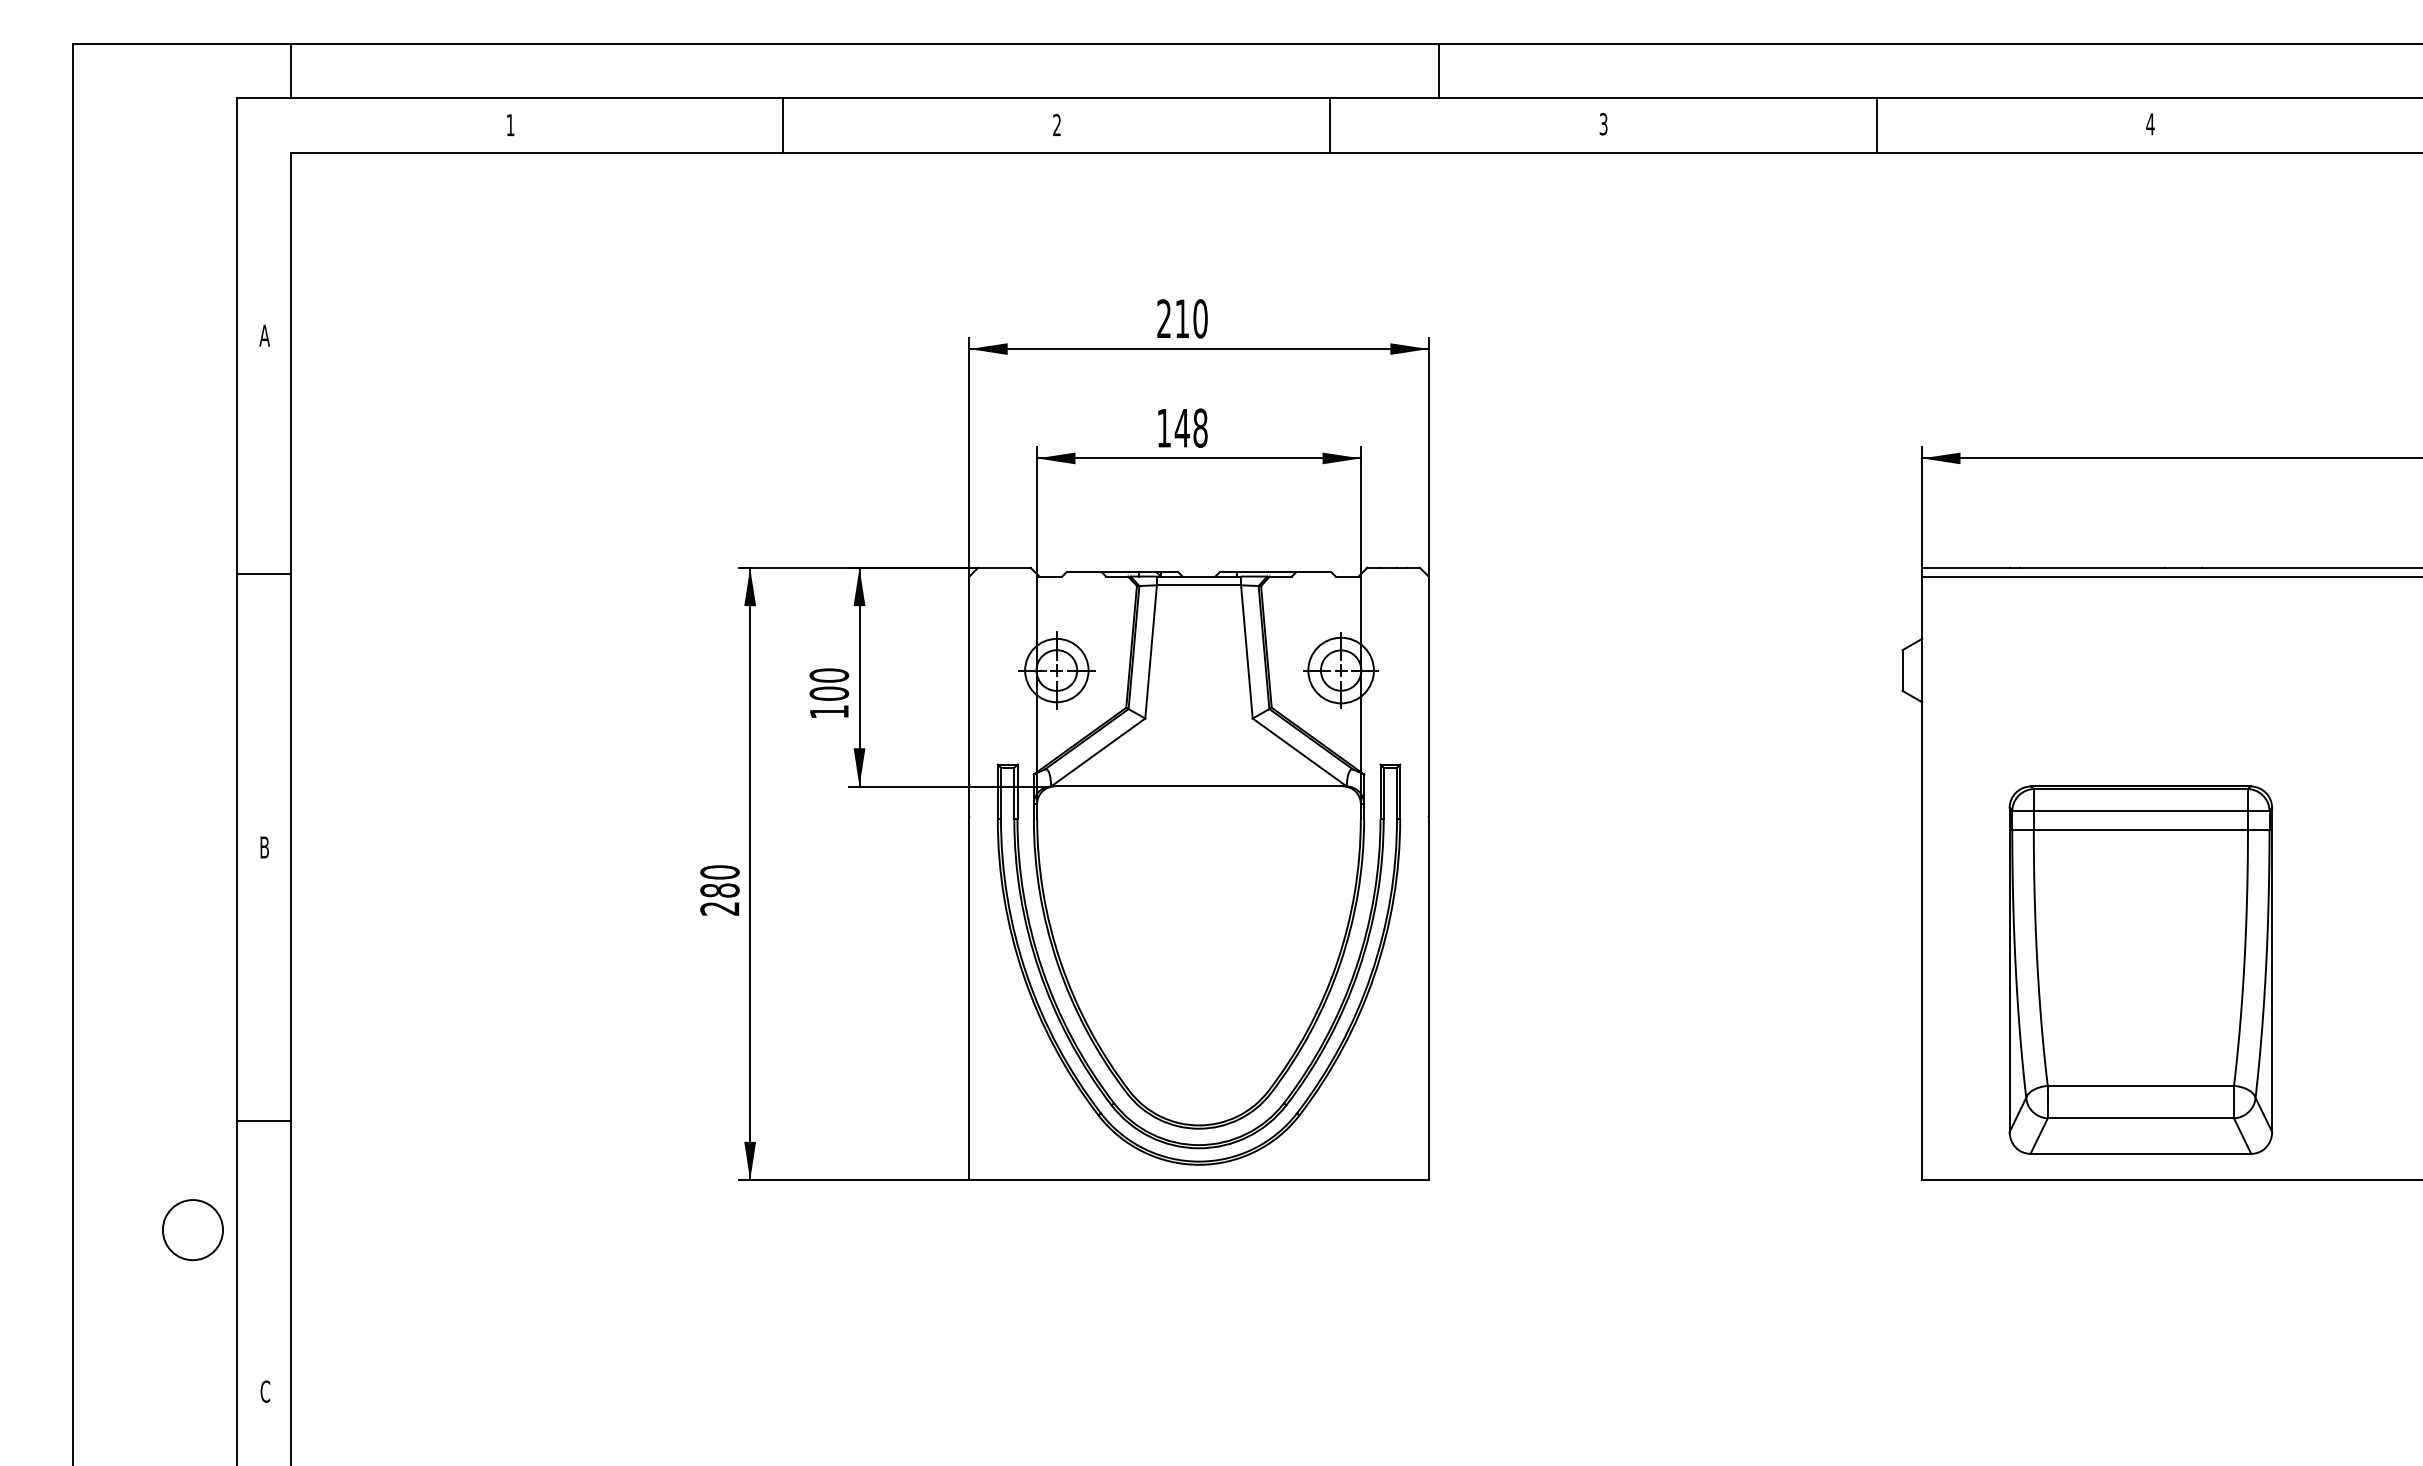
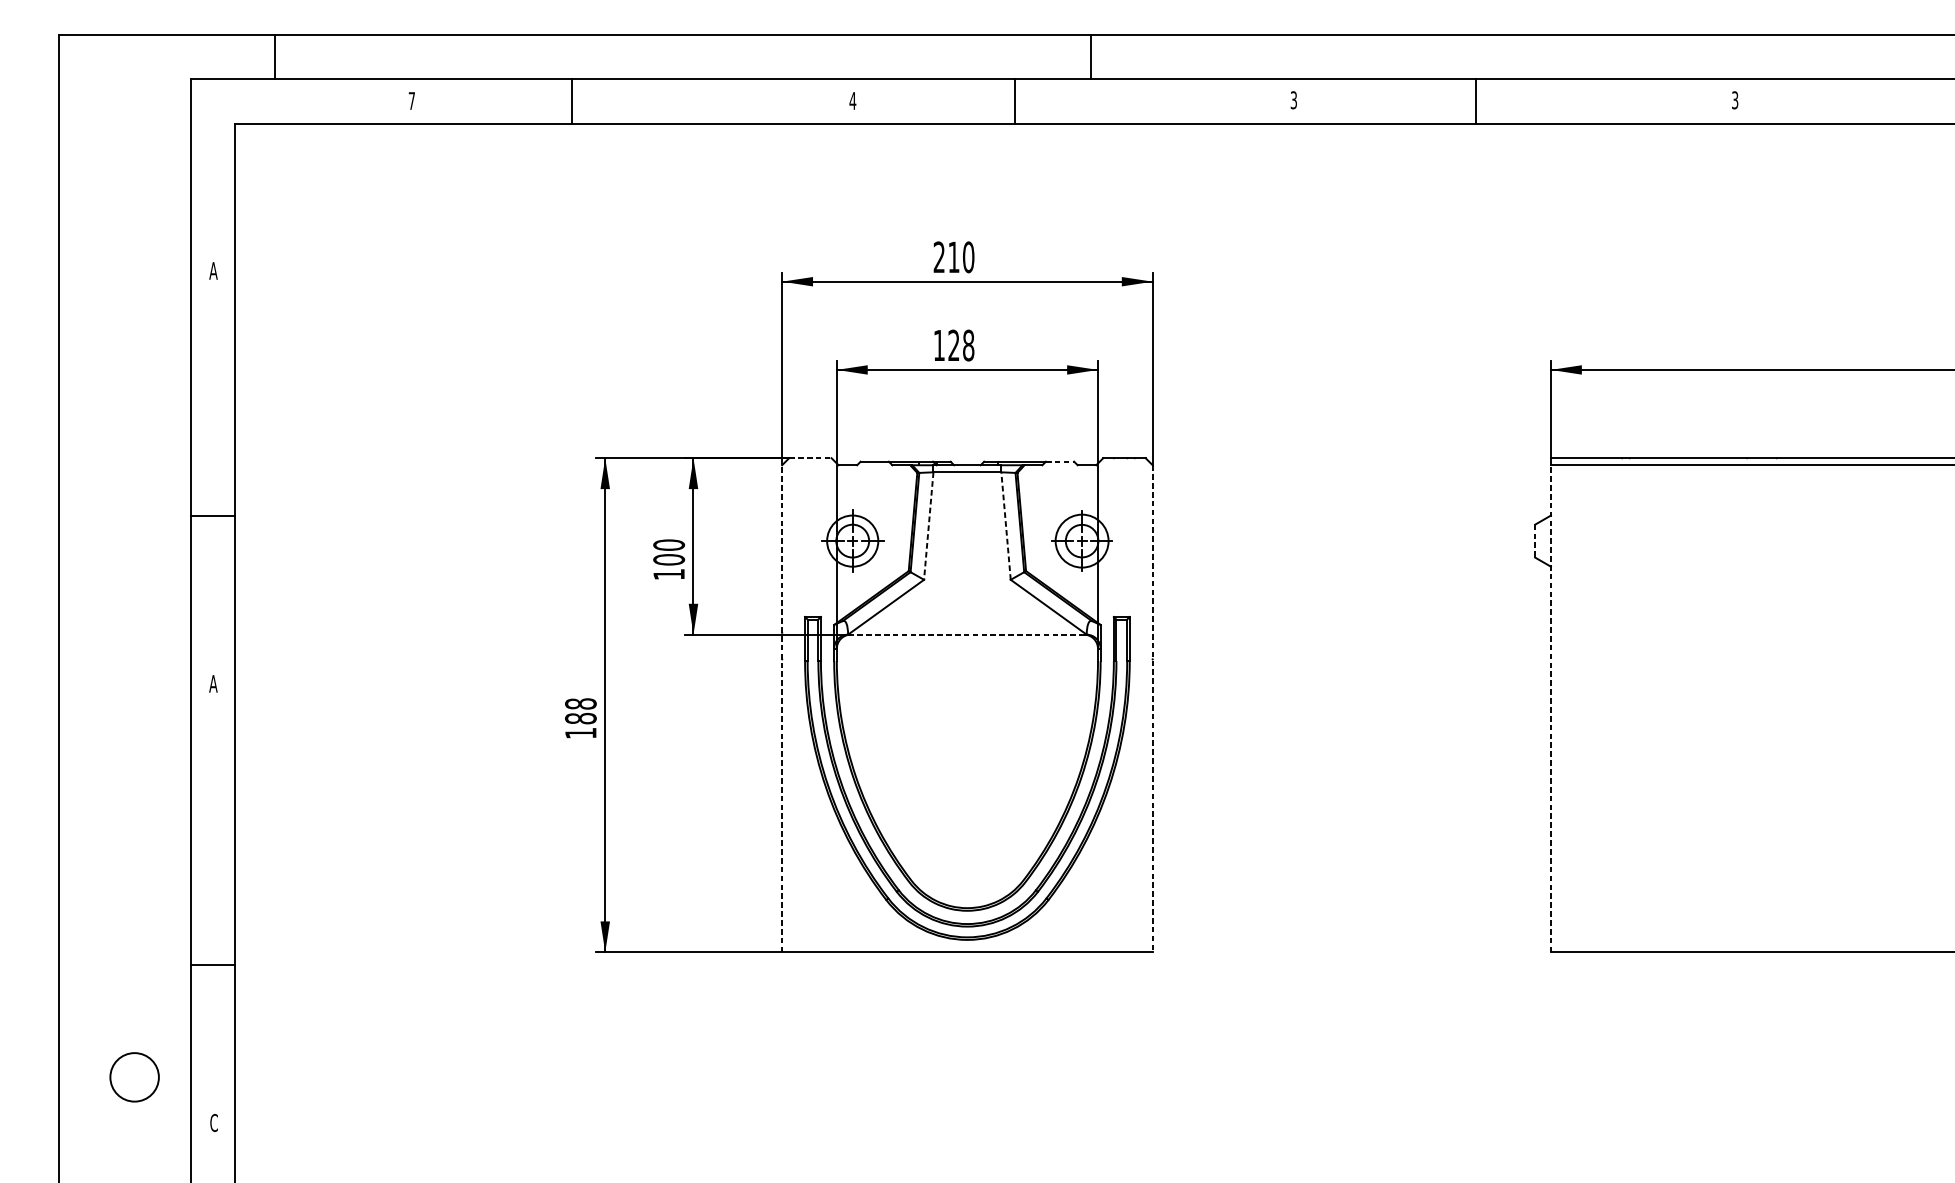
line: (291, 70) -> (274, 56), moved
line: (1439, 70) -> (1091, 56), moved
text: (1056, 124) -> (852, 100), 2 -> 4
text: (2150, 124) -> (1735, 100), 4 -> 3
text: (510, 125) -> (411, 101), 1 -> 7
line: (783, 125) -> (572, 101), moved
line: (1330, 125) -> (1015, 101), moved
line: (1876, 125) -> (1475, 101), moved
text: (1181, 427) -> (953, 344), 148 -> 128
line: (1004, 567) -> (810, 457), solid -> dashed
line: (1314, 572) -> (1060, 461), solid -> dashed
line: (263, 574) -> (212, 516), moved
line: (1151, 651) -> (929, 525), solid -> dashed
line: (1246, 651) -> (1005, 525), solid -> dashed
line: (1902, 671) -> (1535, 541), solid -> dashed
line: (1199, 786) -> (967, 634), solid -> dashed
text: (264, 847) -> (213, 683), B -> A
line: (969, 878) -> (782, 708), solid -> dashed
line: (1428, 878) -> (1152, 708), solid -> dashed
line: (1922, 878) -> (1551, 708), solid -> dashed
text: (719, 890) -> (580, 718), 280 -> 188
part: (2140, 969) -> (1727, 782), removed
line: (263, 1120) -> (212, 964), moved
circle: (192, 1230) -> (134, 1077), moved

